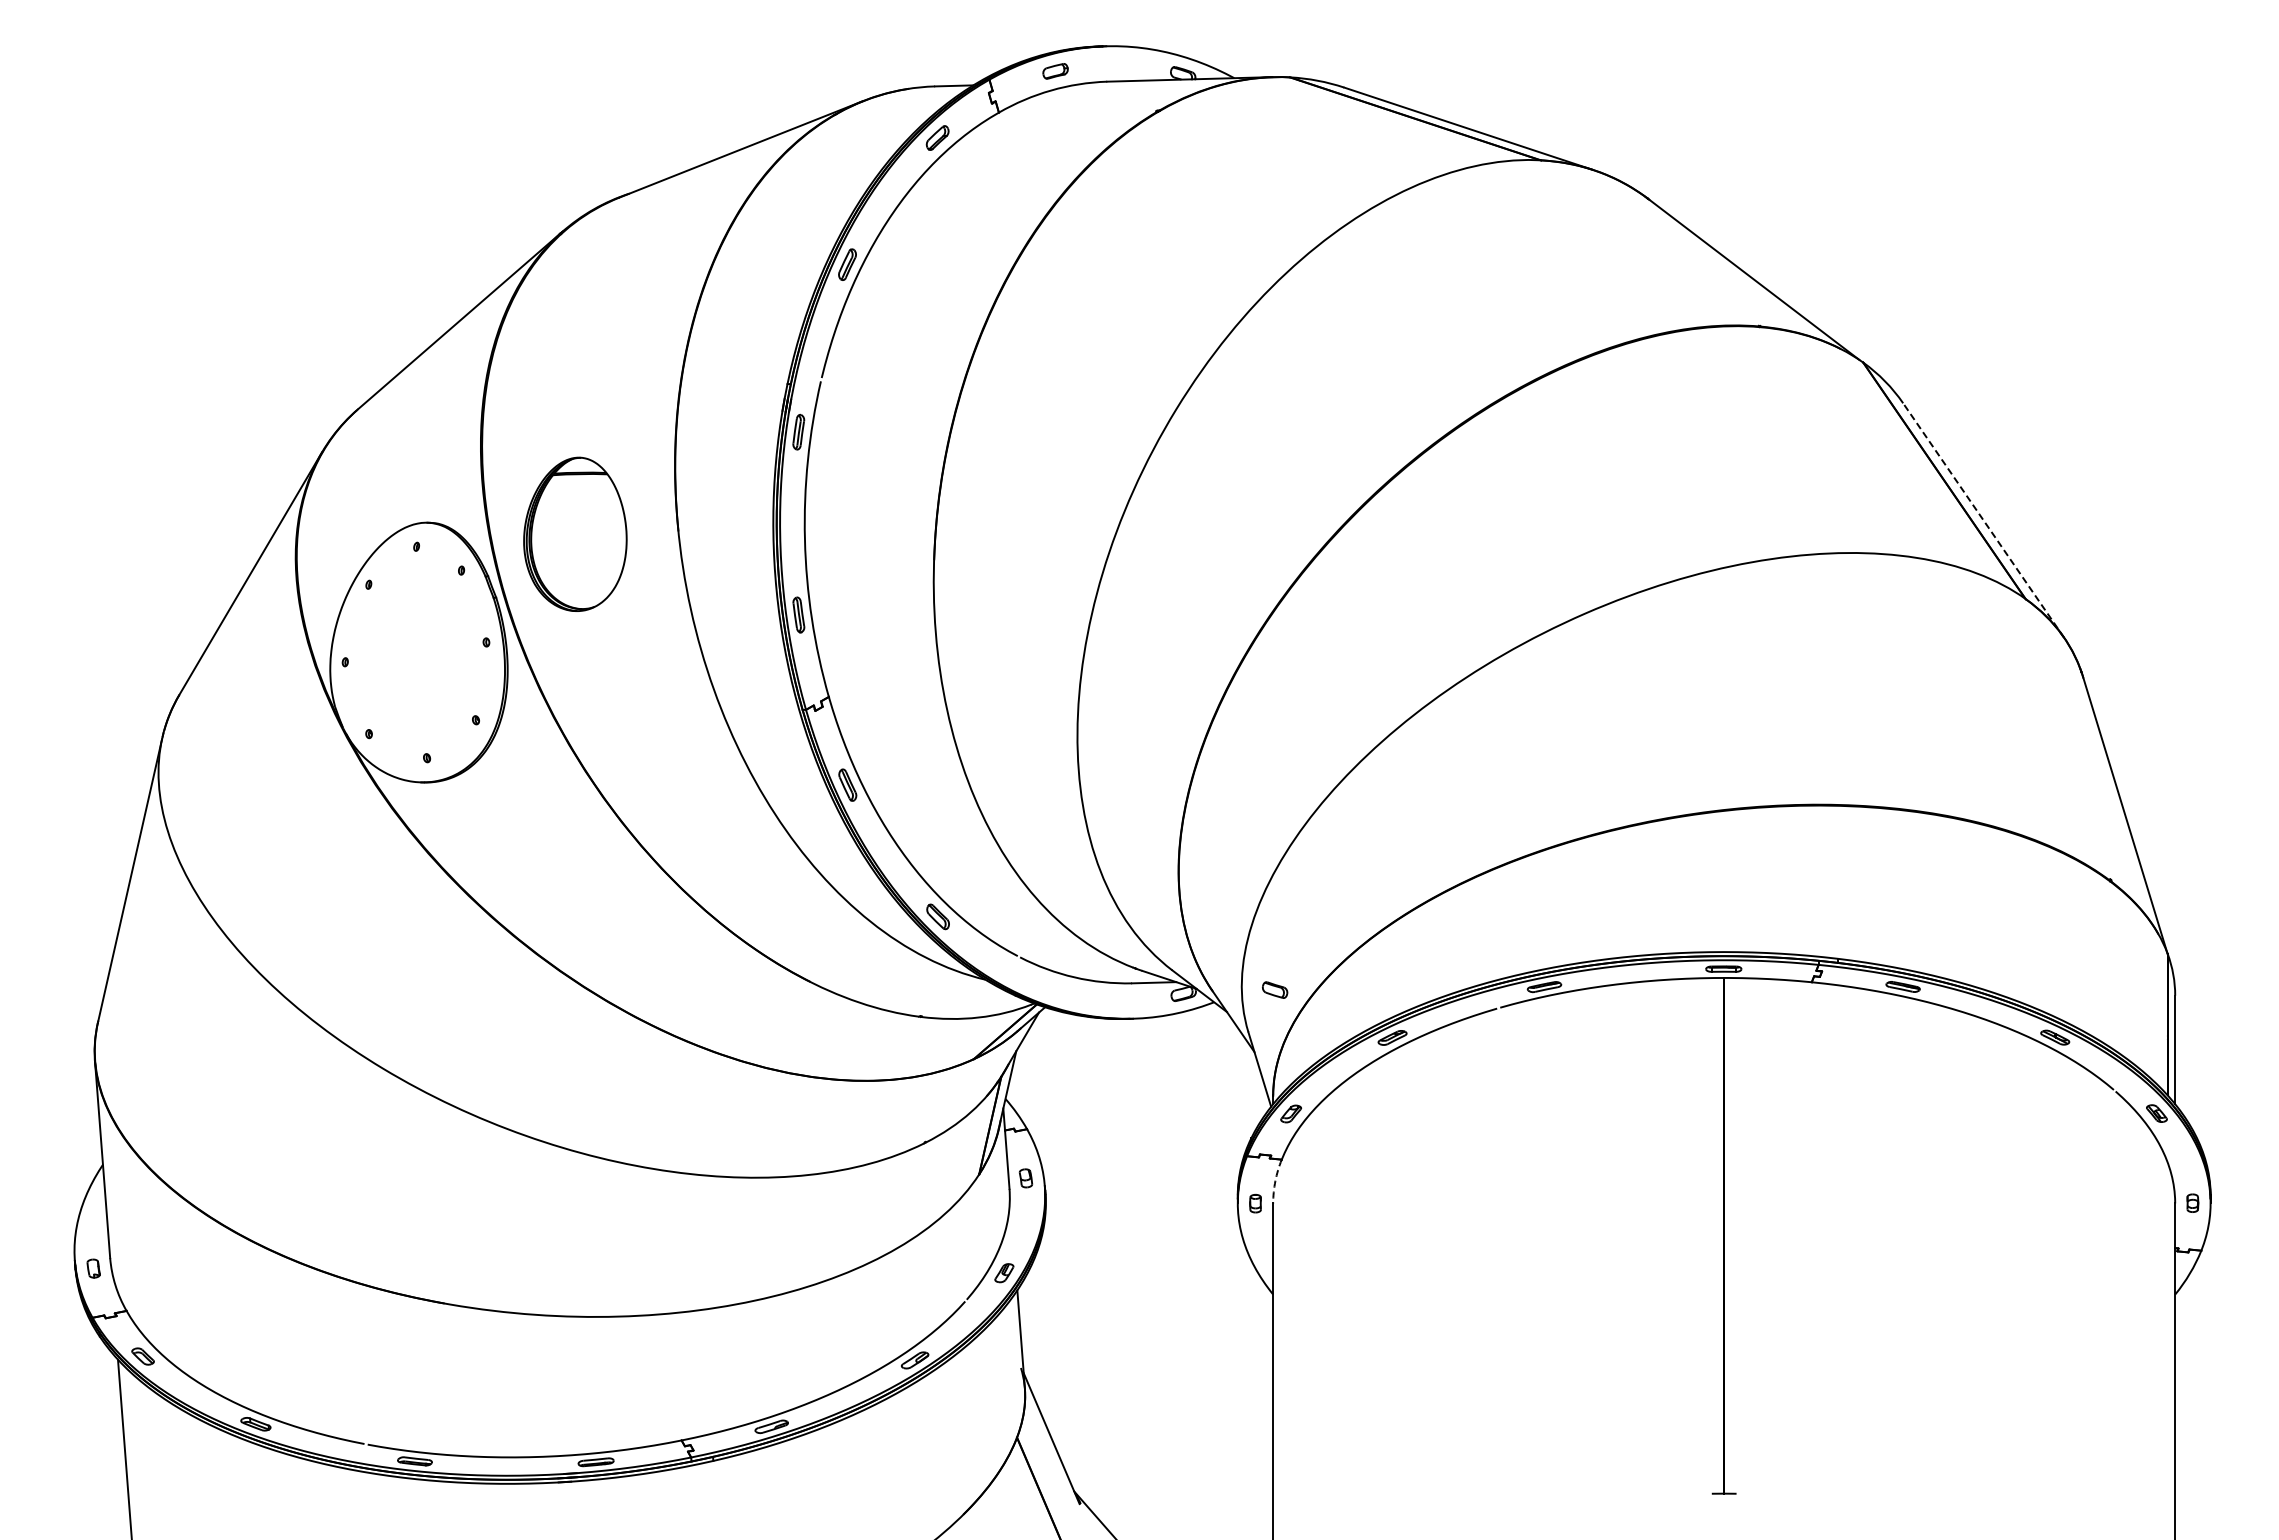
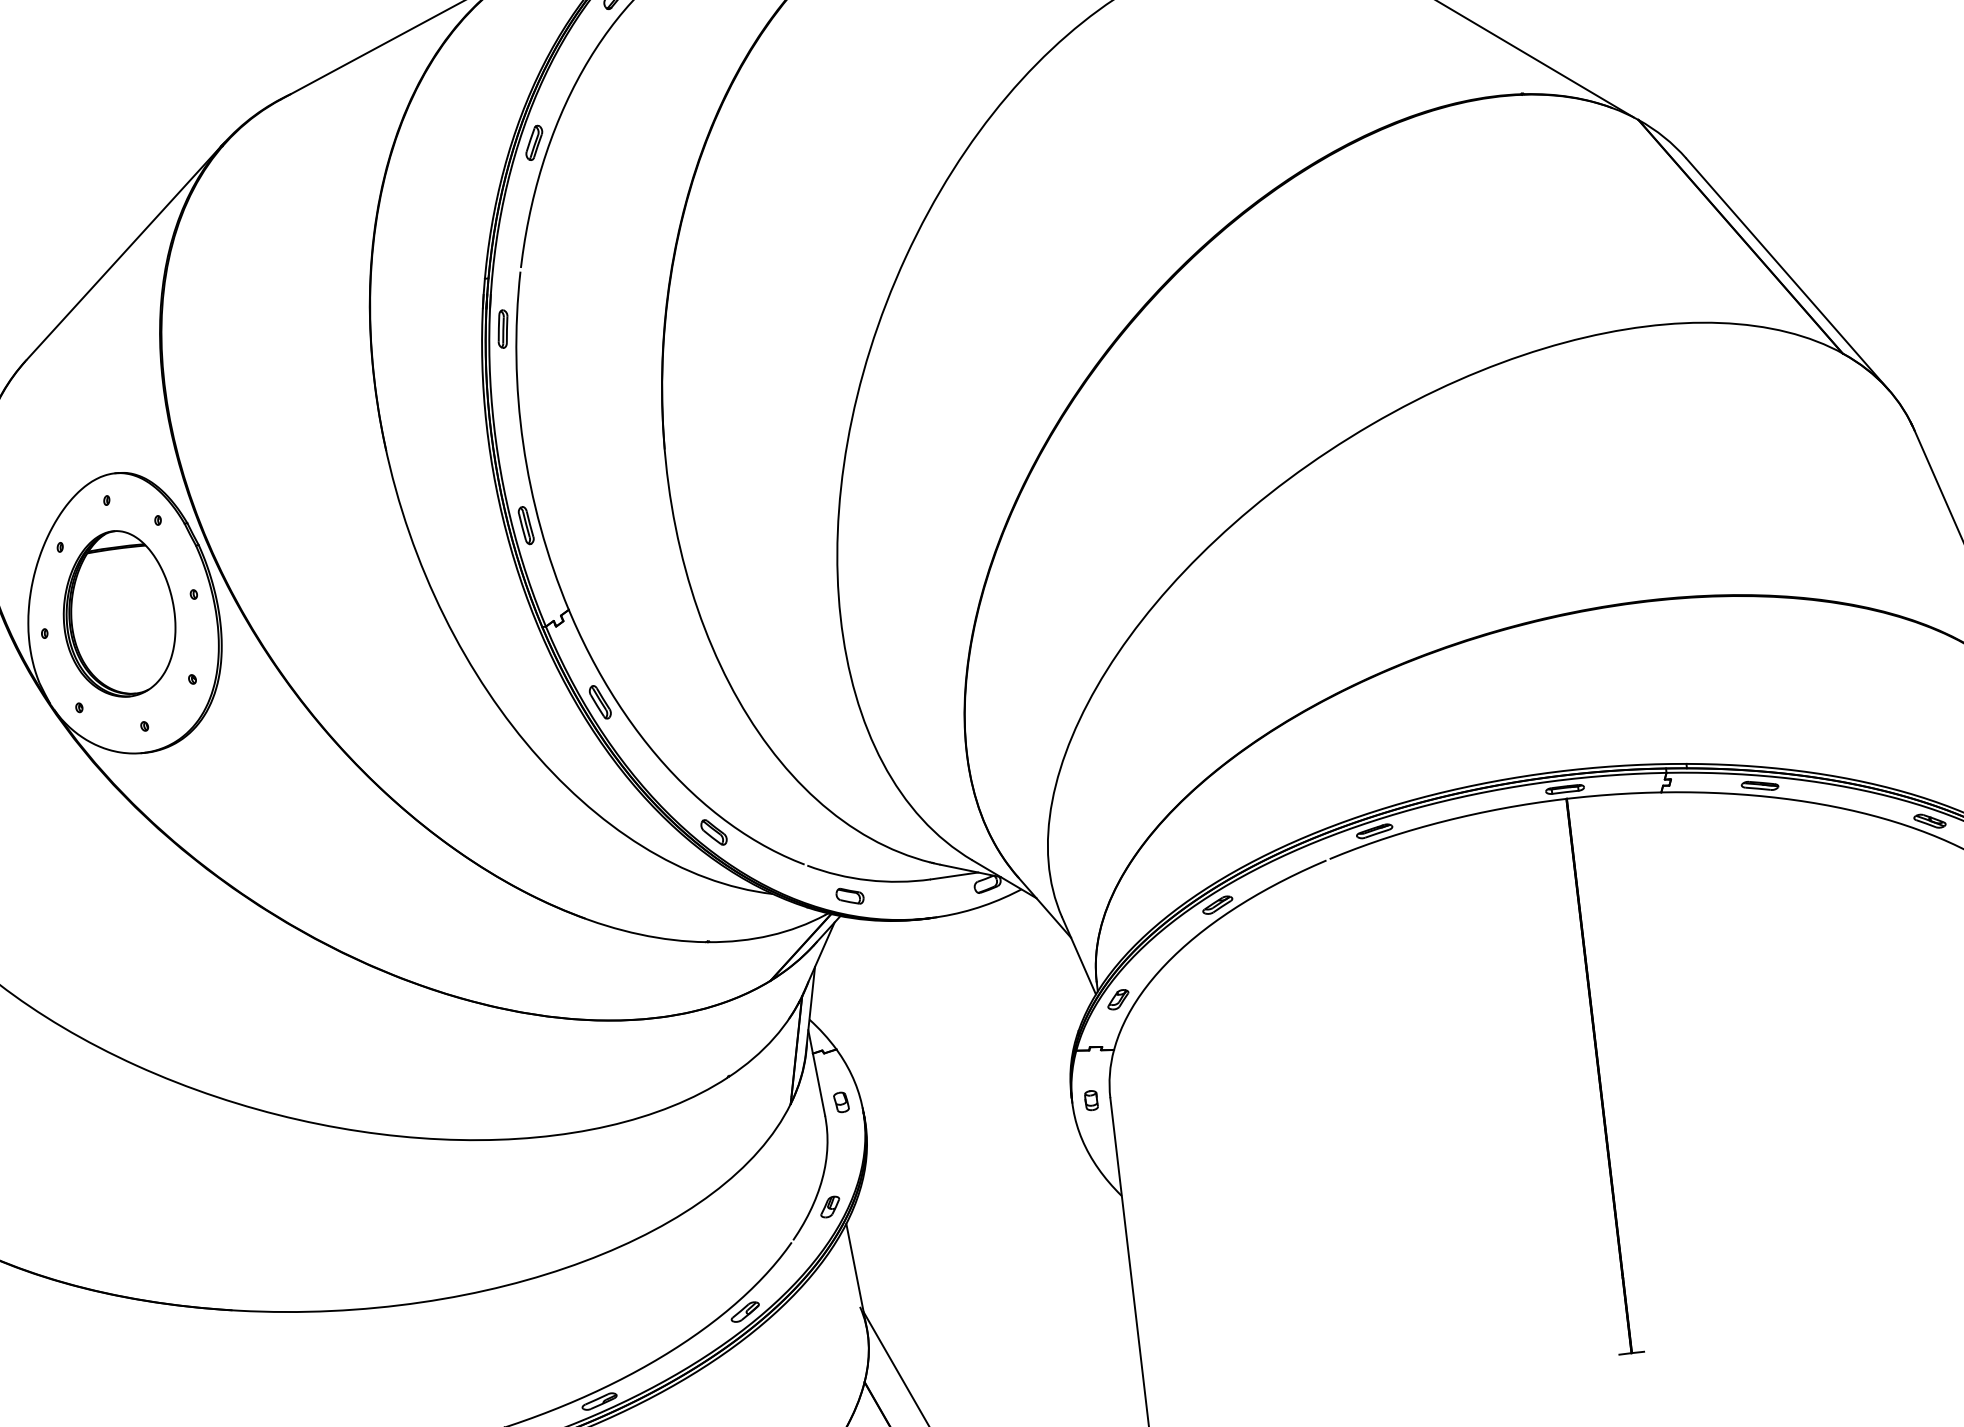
line: (1983, 519) -> (1787, 273), dashed -> solid
part: (575, 533) -> (118, 613), moved
part: (1274, 989) -> (849, 895), moved
arc: (1275, 1181) -> (1110, 1074), dashed -> solid

